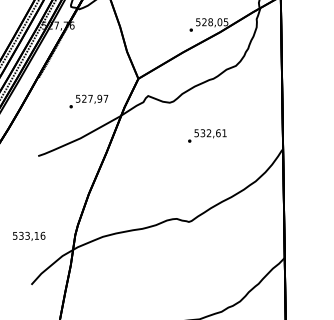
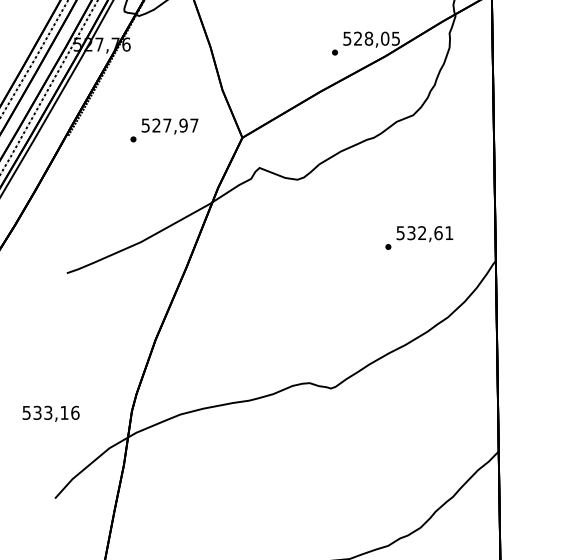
text: (88, 101) -> (163, 130), moved
text: (207, 135) -> (419, 237), moved

